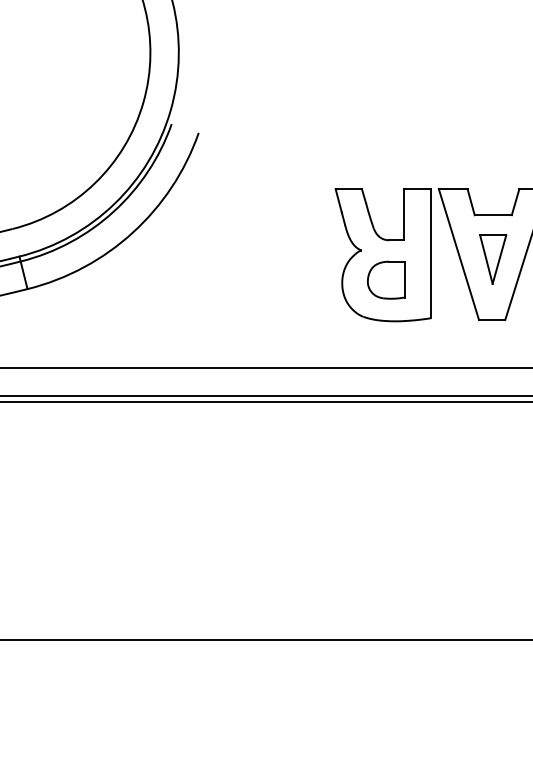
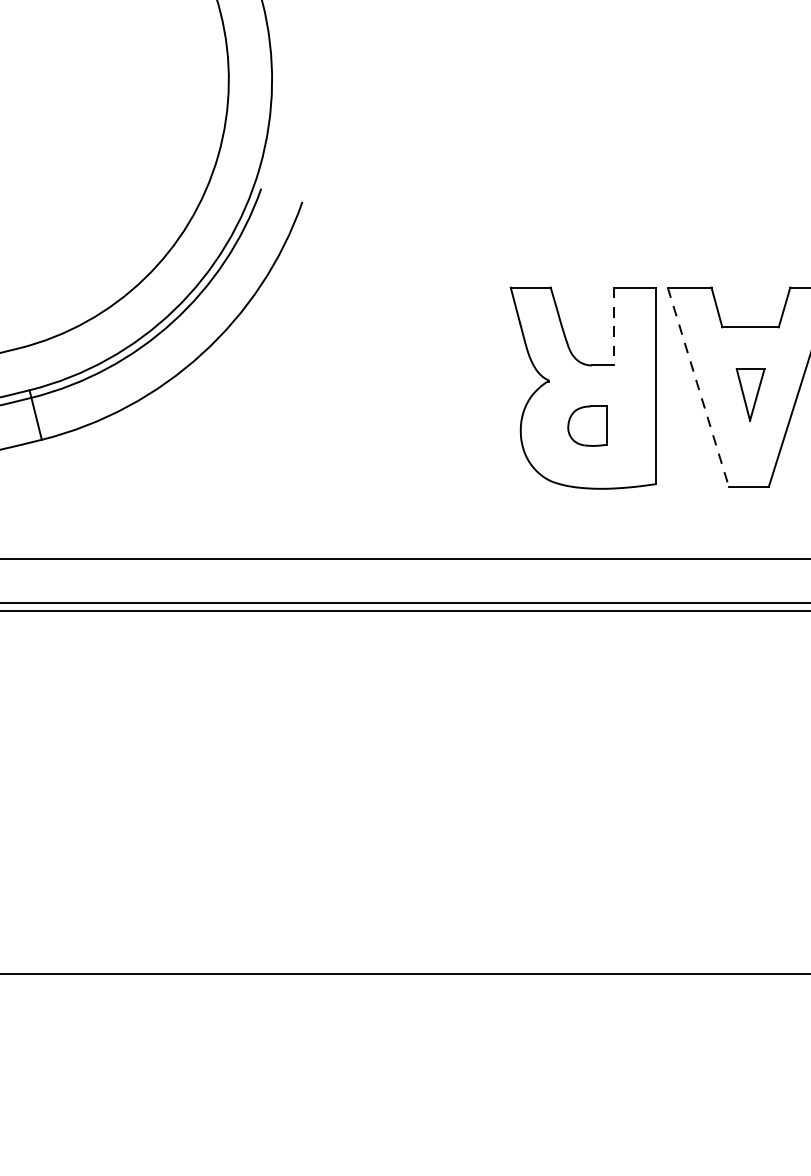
line: (403, 214) -> (613, 326), solid -> dashed
line: (459, 254) -> (699, 387), solid -> dashed
part: (493, 259) -> (750, 394), size x0.7
part: (386, 279) -> (588, 425), size x0.7

